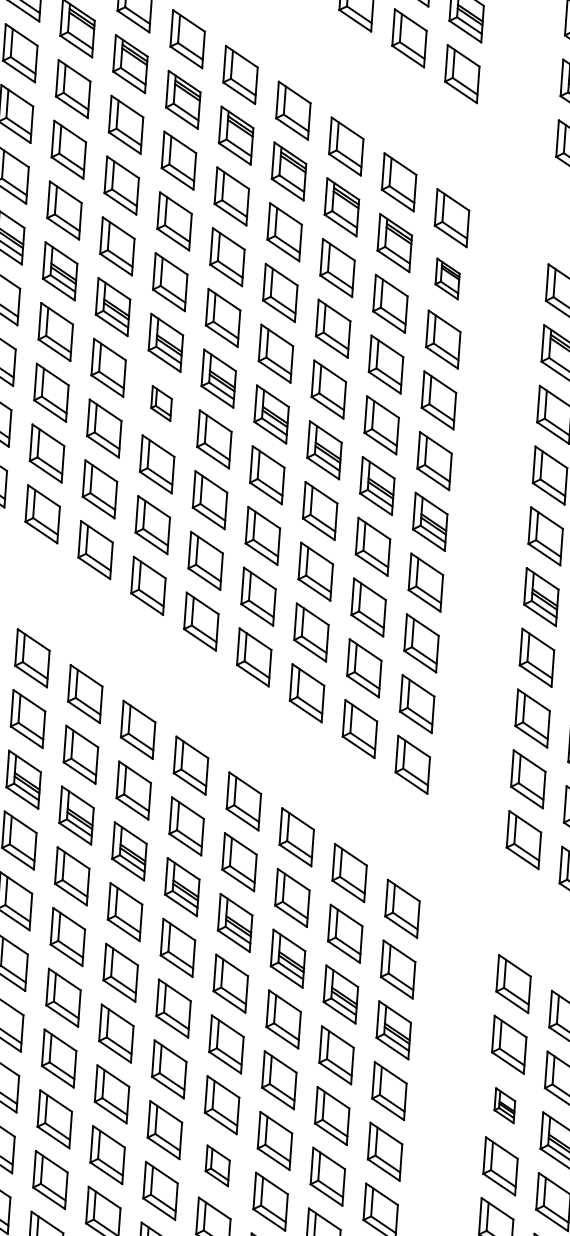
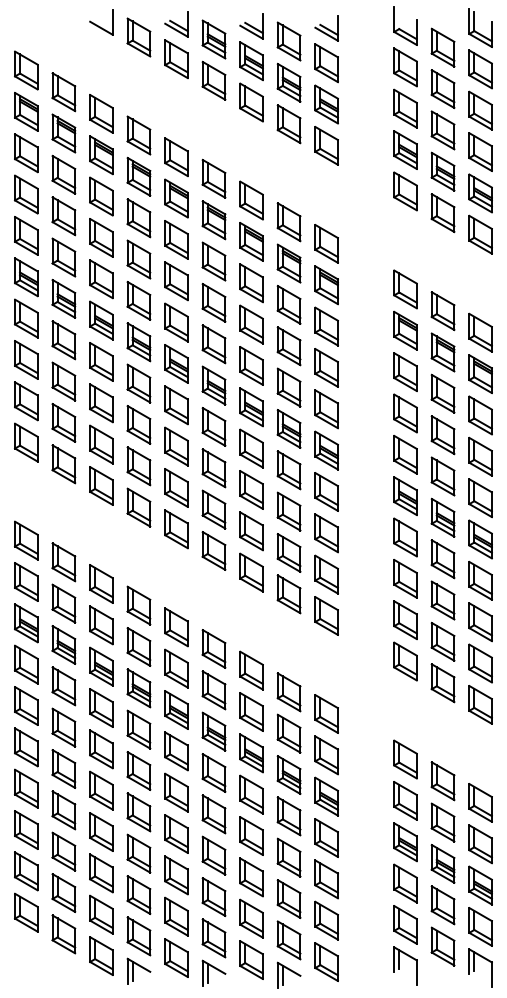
part: (447, 279) -> (326, 285), size x1.43
part: (160, 403) -> (138, 383), size x1.67
part: (504, 1105) -> (405, 842), size x1.67
part: (217, 1165) -> (213, 896), size x1.43

